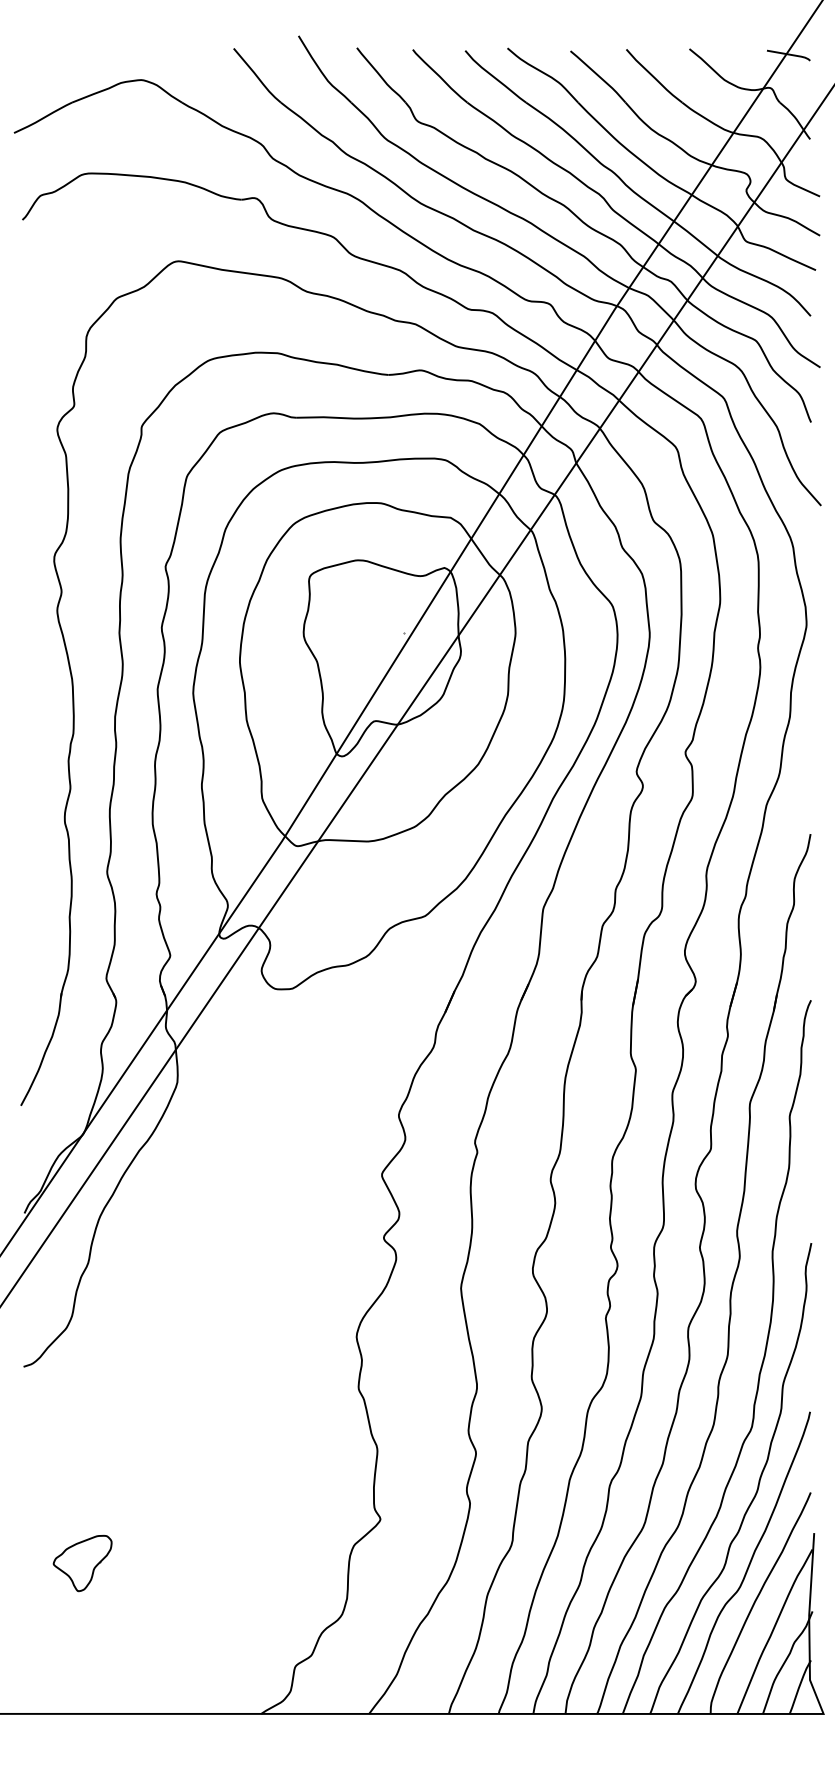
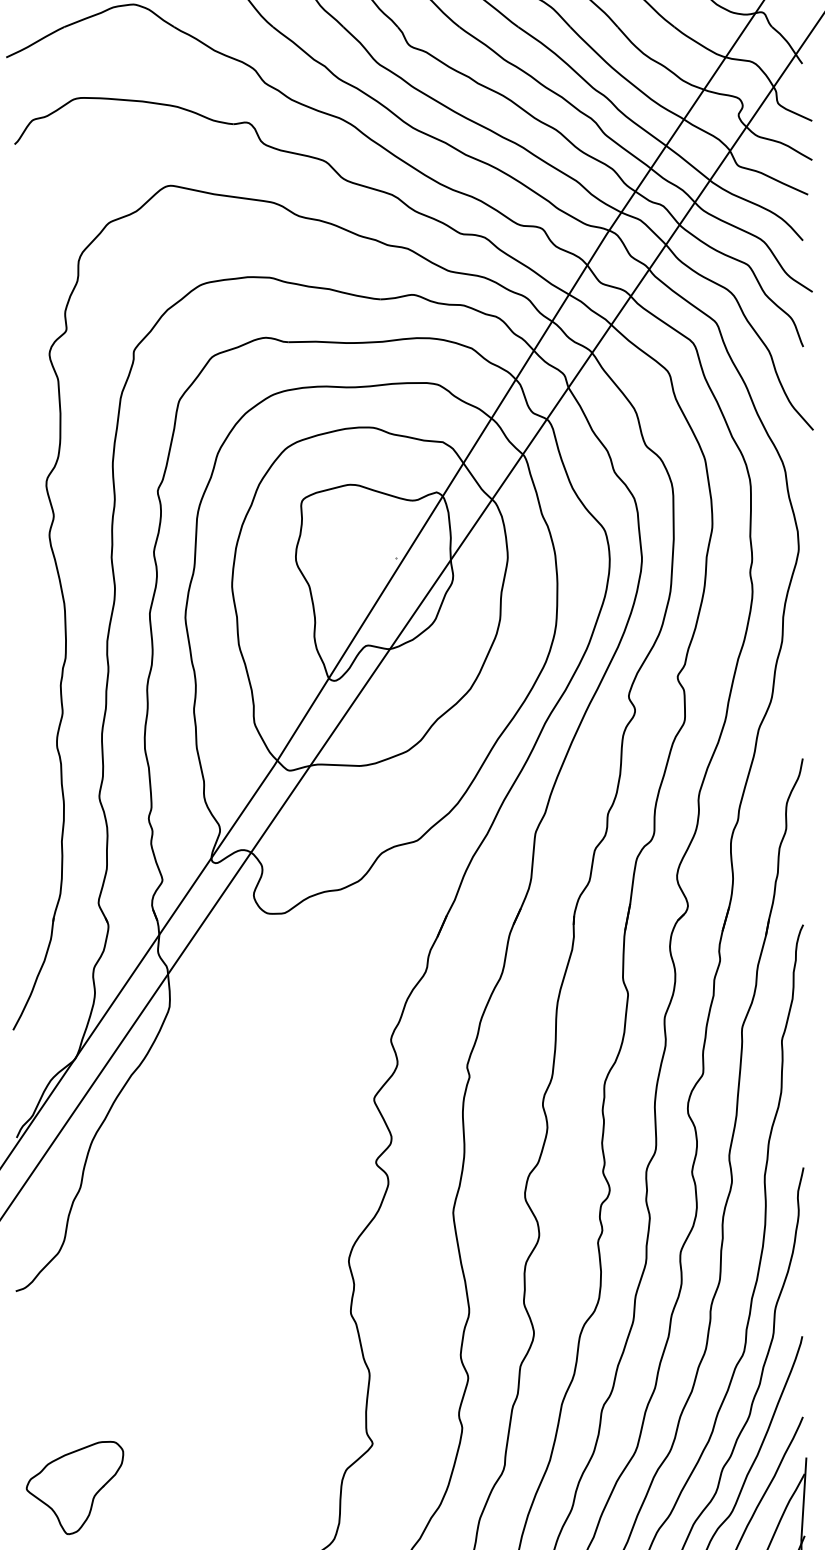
part: (82, 1563) -> (74, 1487), size x1.67

